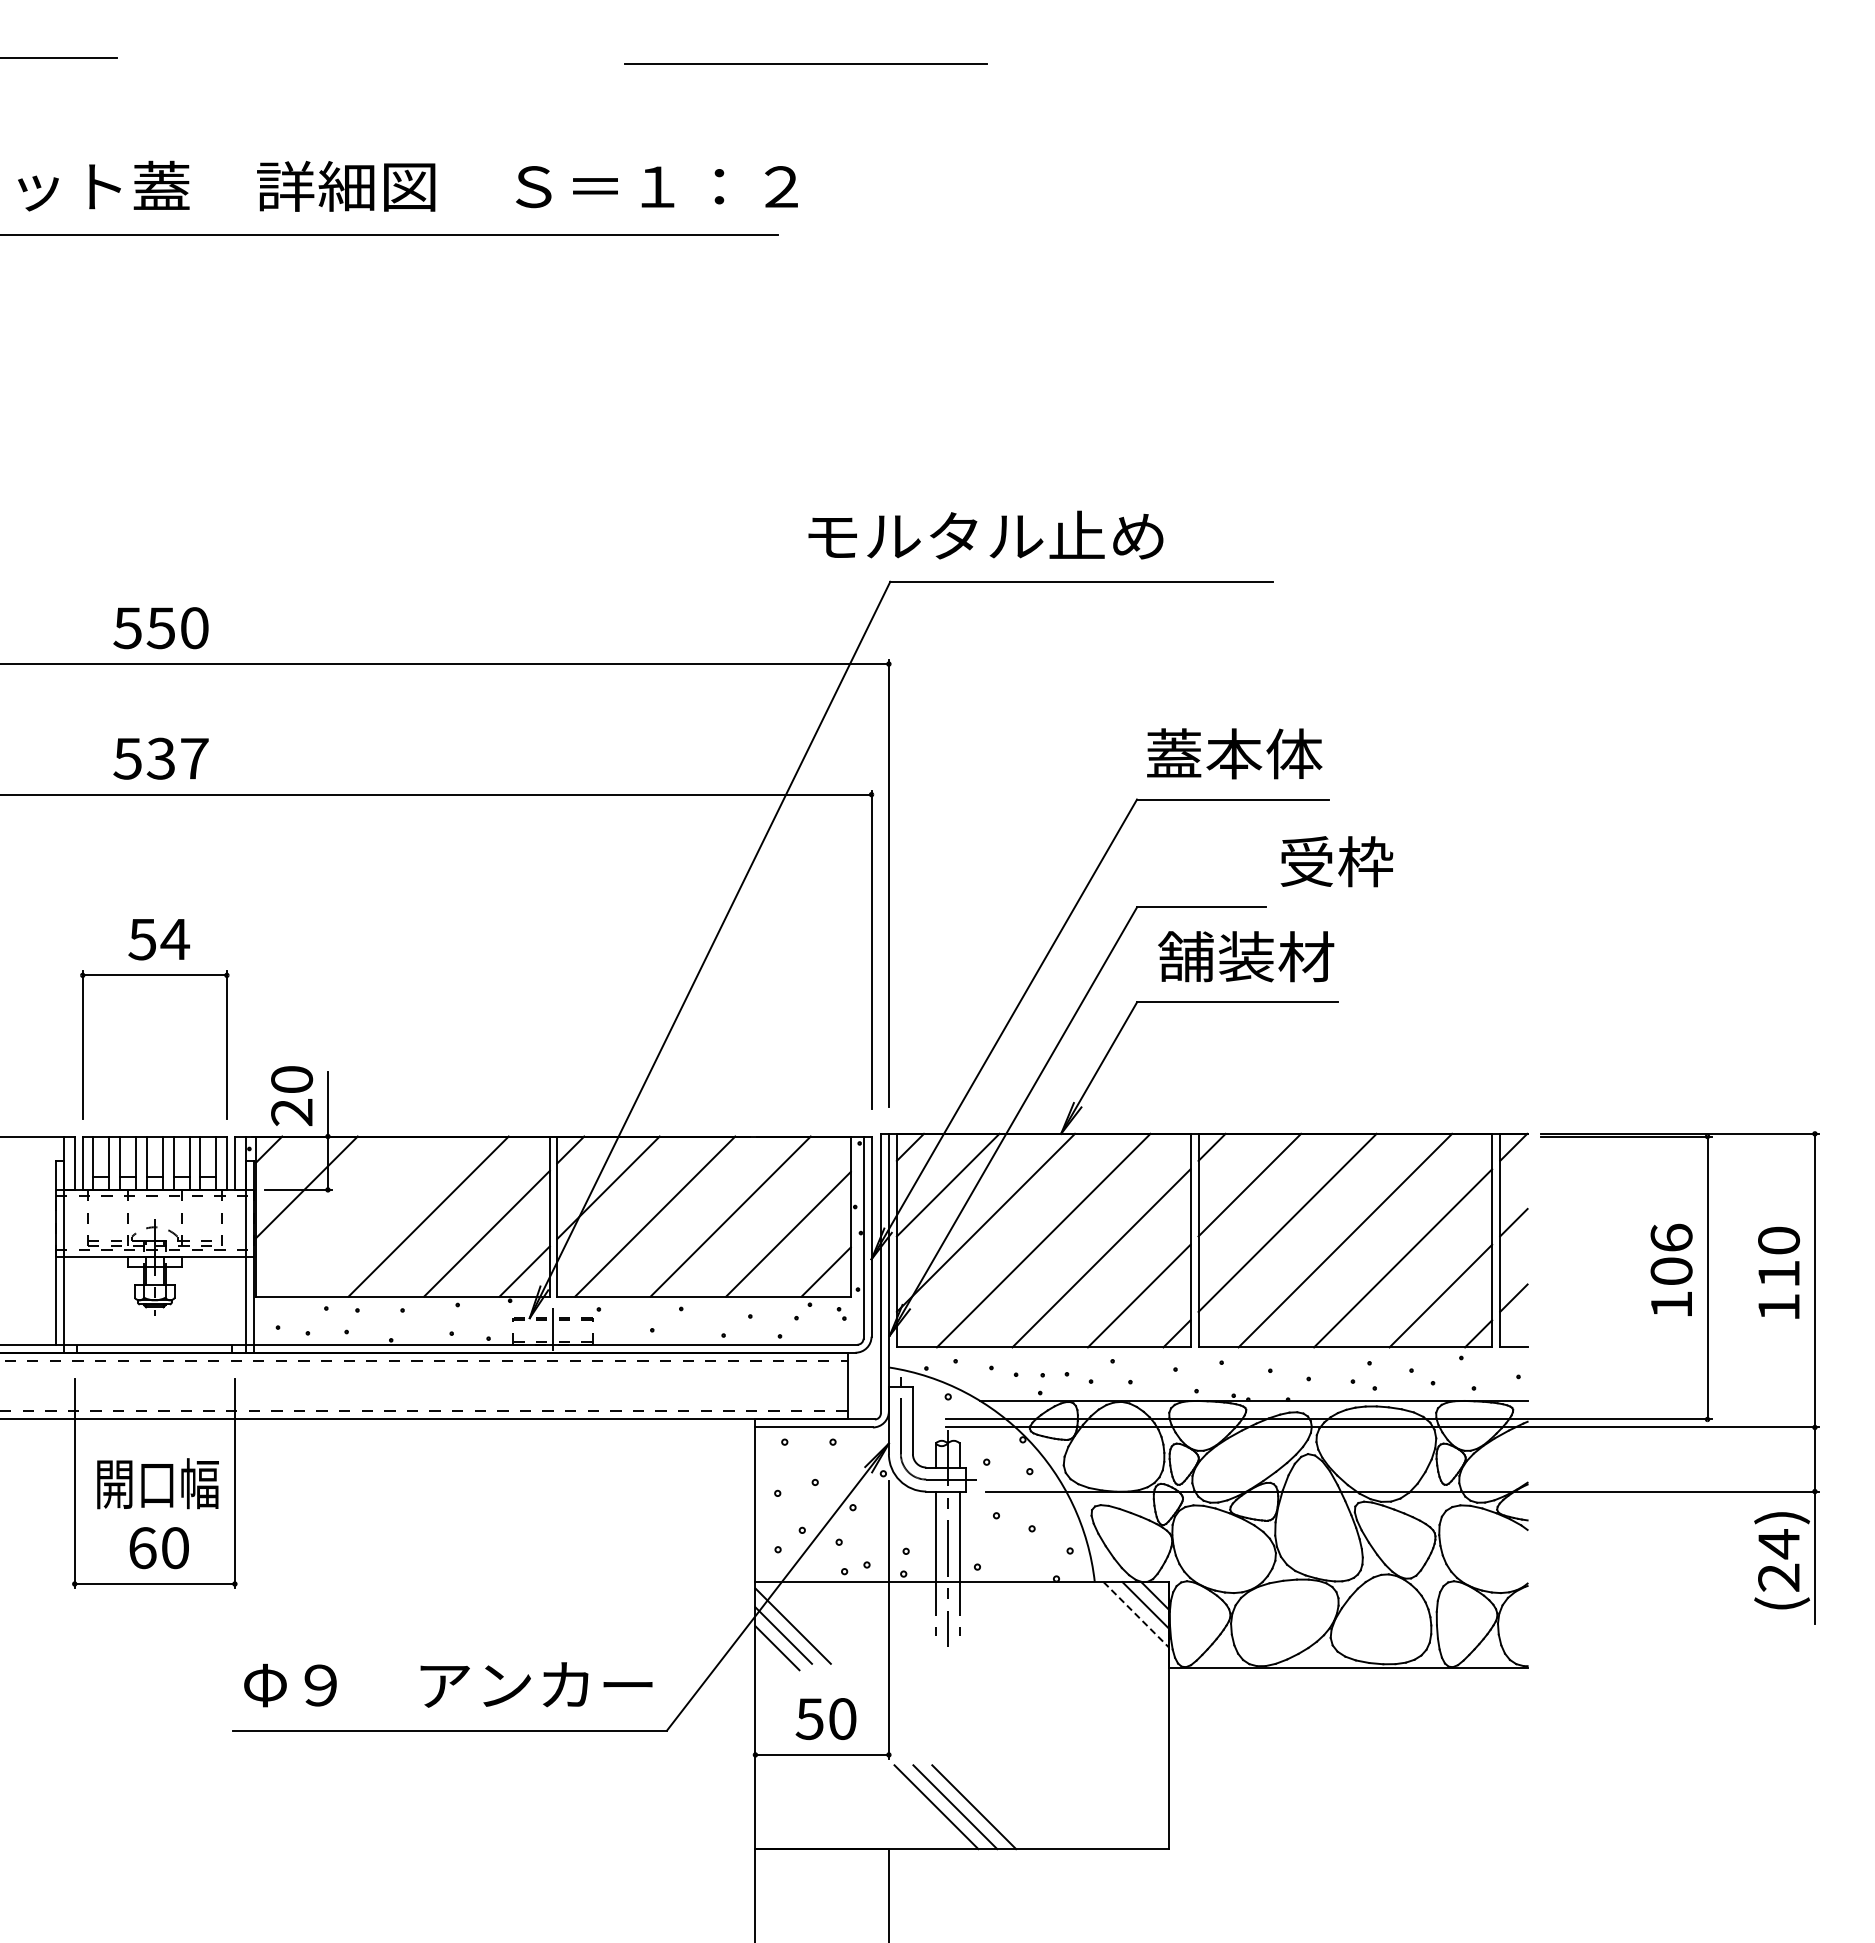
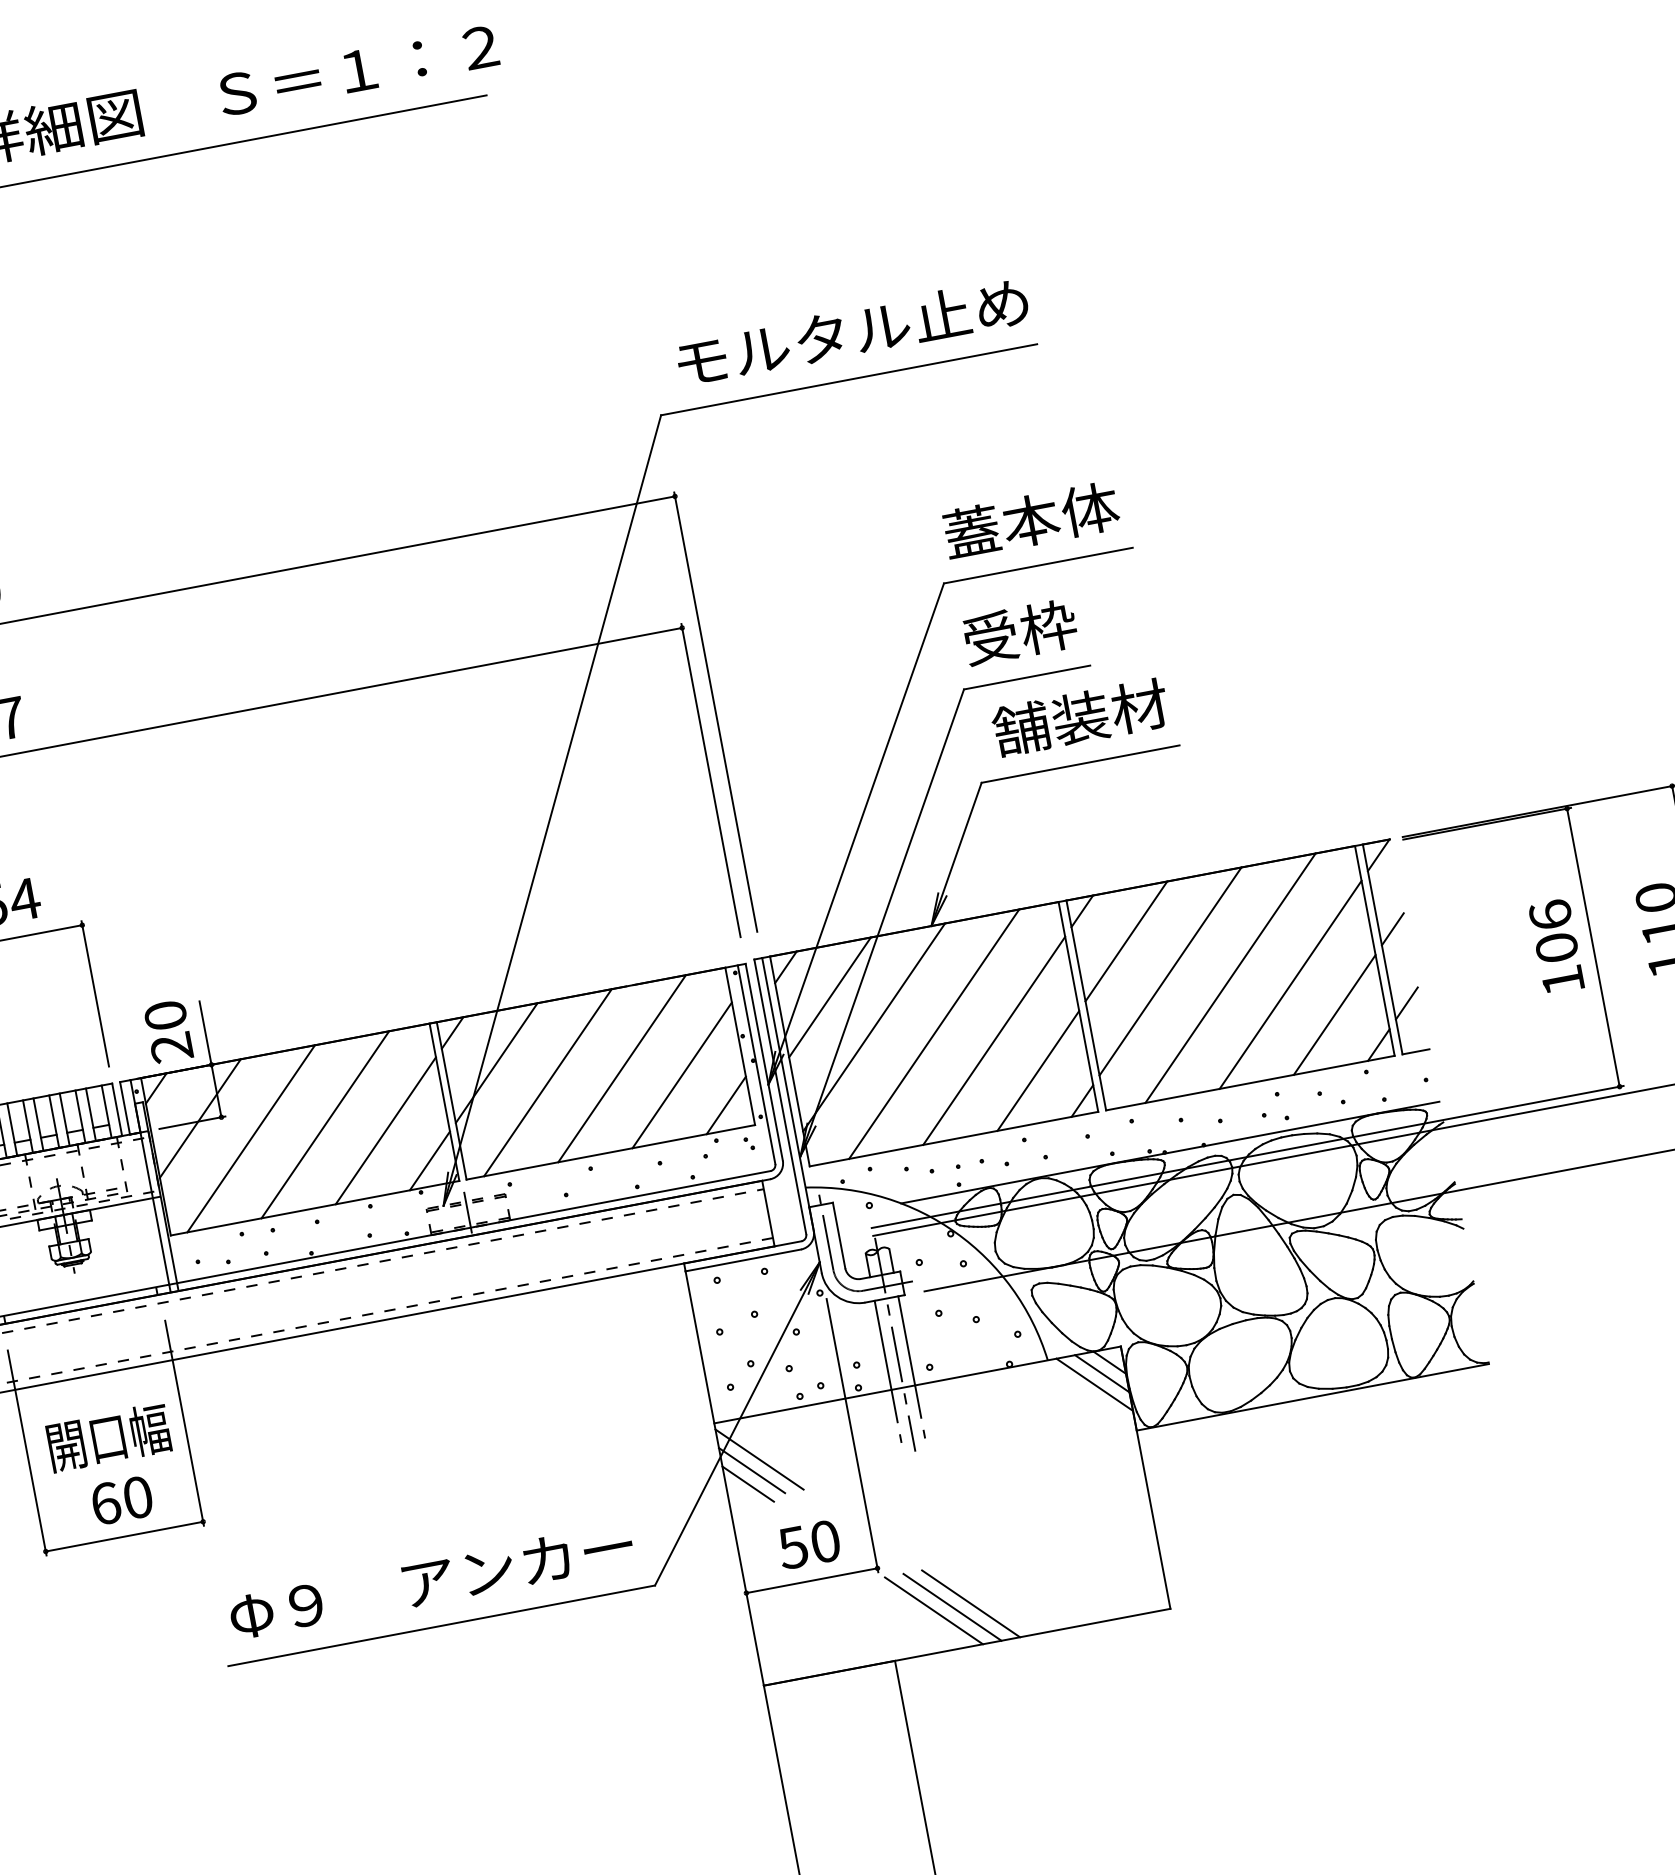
text: (985, 534) -> (851, 331), moved
text: (1336, 861) -> (1019, 632), moved
line: (353, 1216) -> (251, 1138), added
line: (1136, 1615) -> (1094, 1385), dashed -> solid

